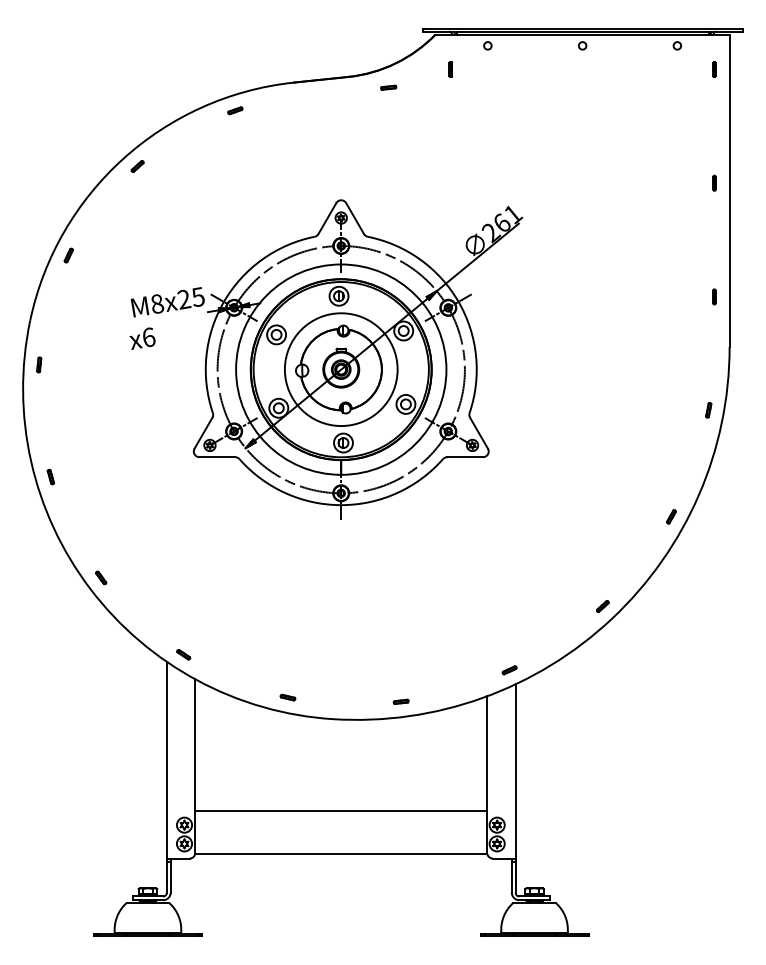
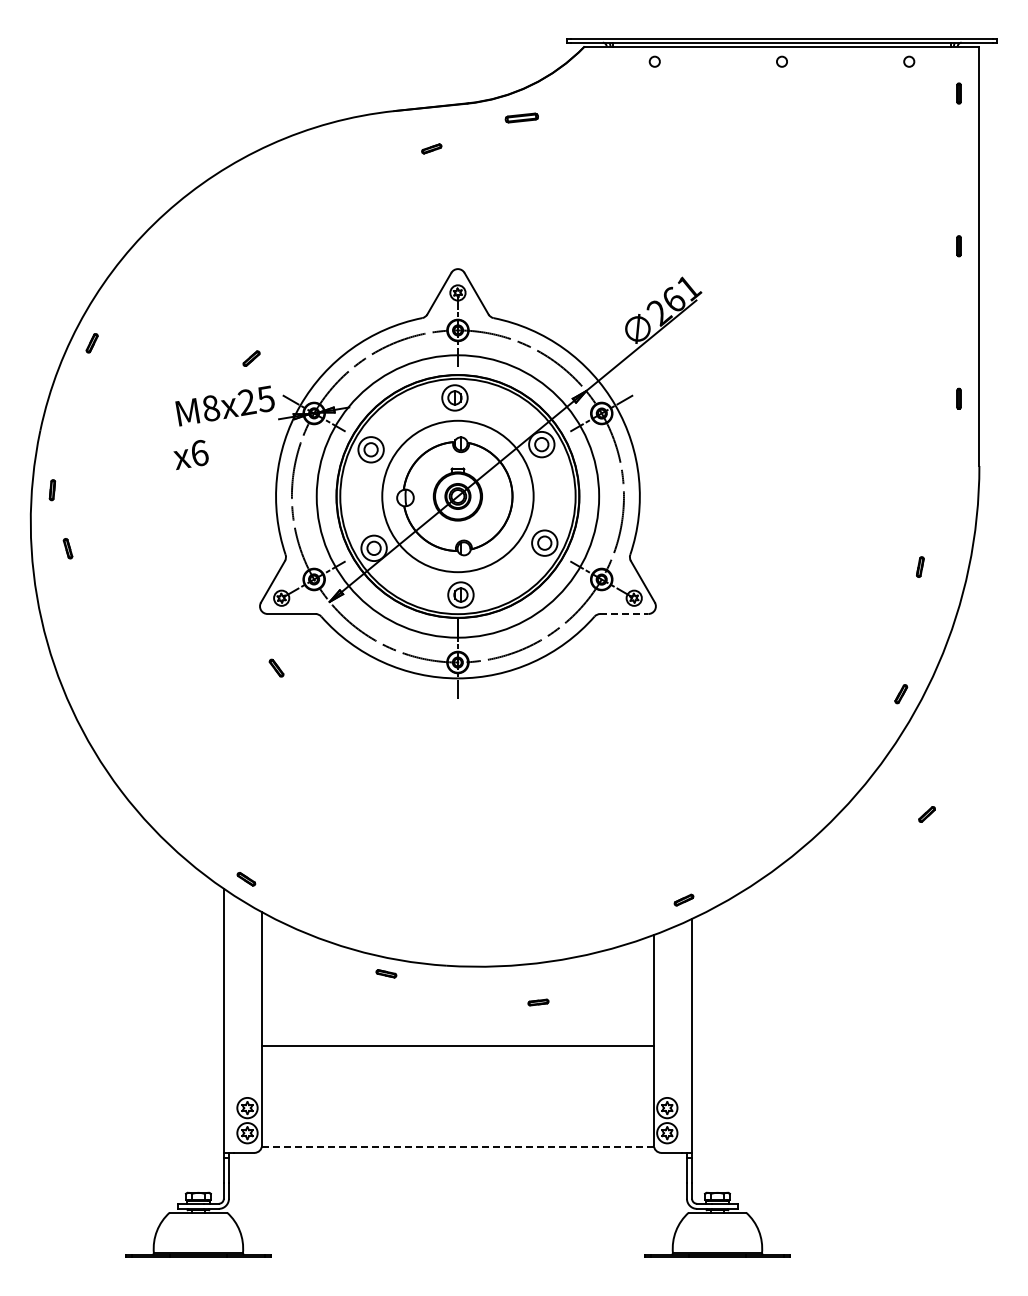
part: (450, 69) -> (604, 93), removed
part: (388, 87) -> (521, 117), size x1.6
part: (235, 110) -> (431, 148), moved
part: (137, 166) -> (251, 358), moved
part: (708, 409) -> (920, 566), moved
line: (465, 457) -> (624, 614), solid -> dashed
part: (50, 476) -> (67, 548), moved
part: (101, 577) -> (276, 667), moved
part: (602, 606) -> (926, 814), moved
part: (288, 697) -> (386, 973), moved
part: (401, 701) -> (538, 1002), moved
line: (340, 811) -> (457, 1046), moved
line: (340, 853) -> (457, 1146), solid -> dashed

